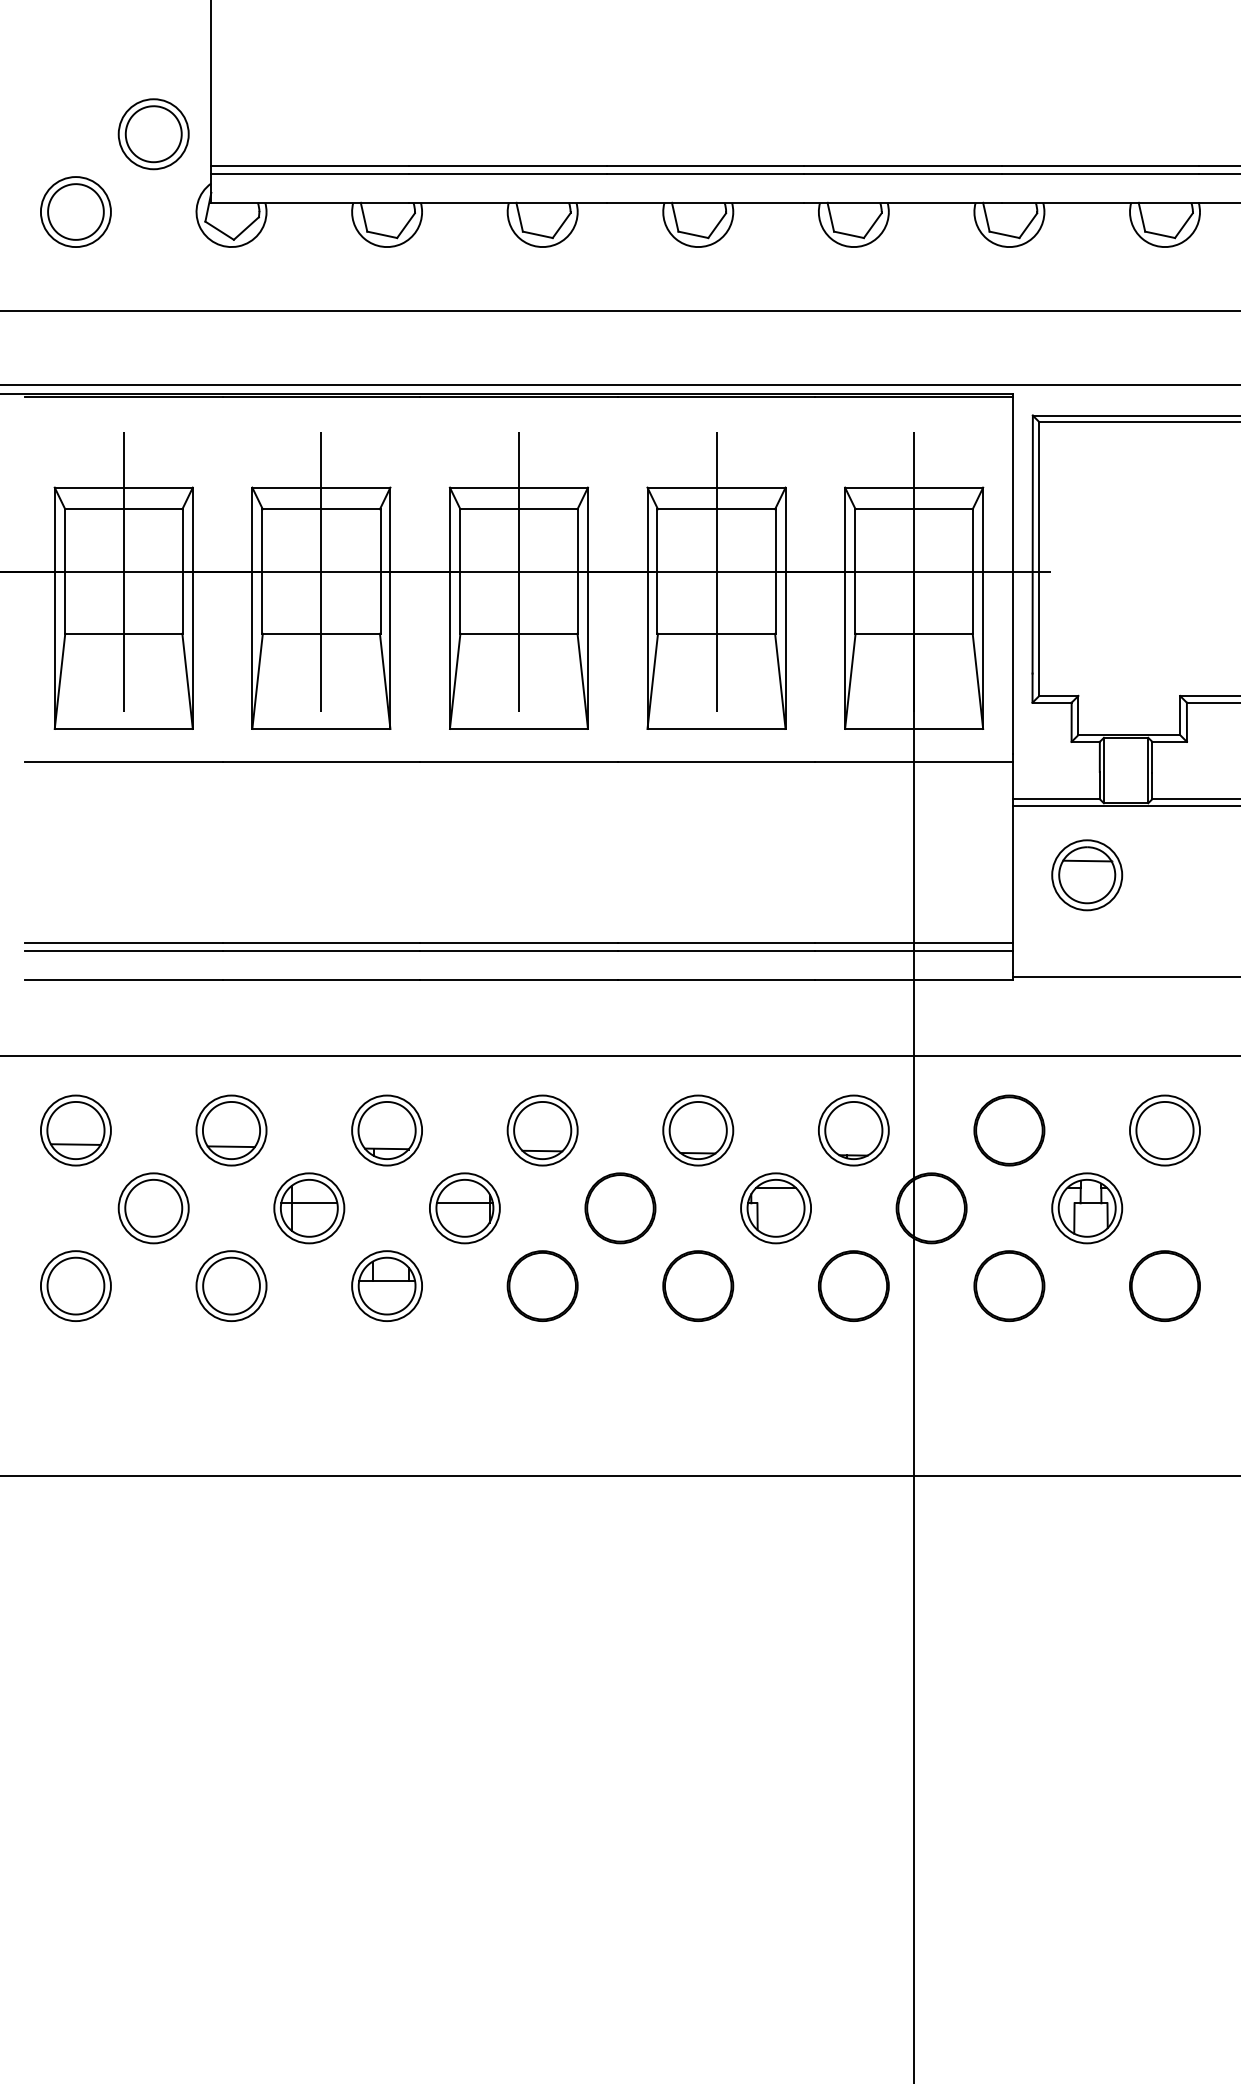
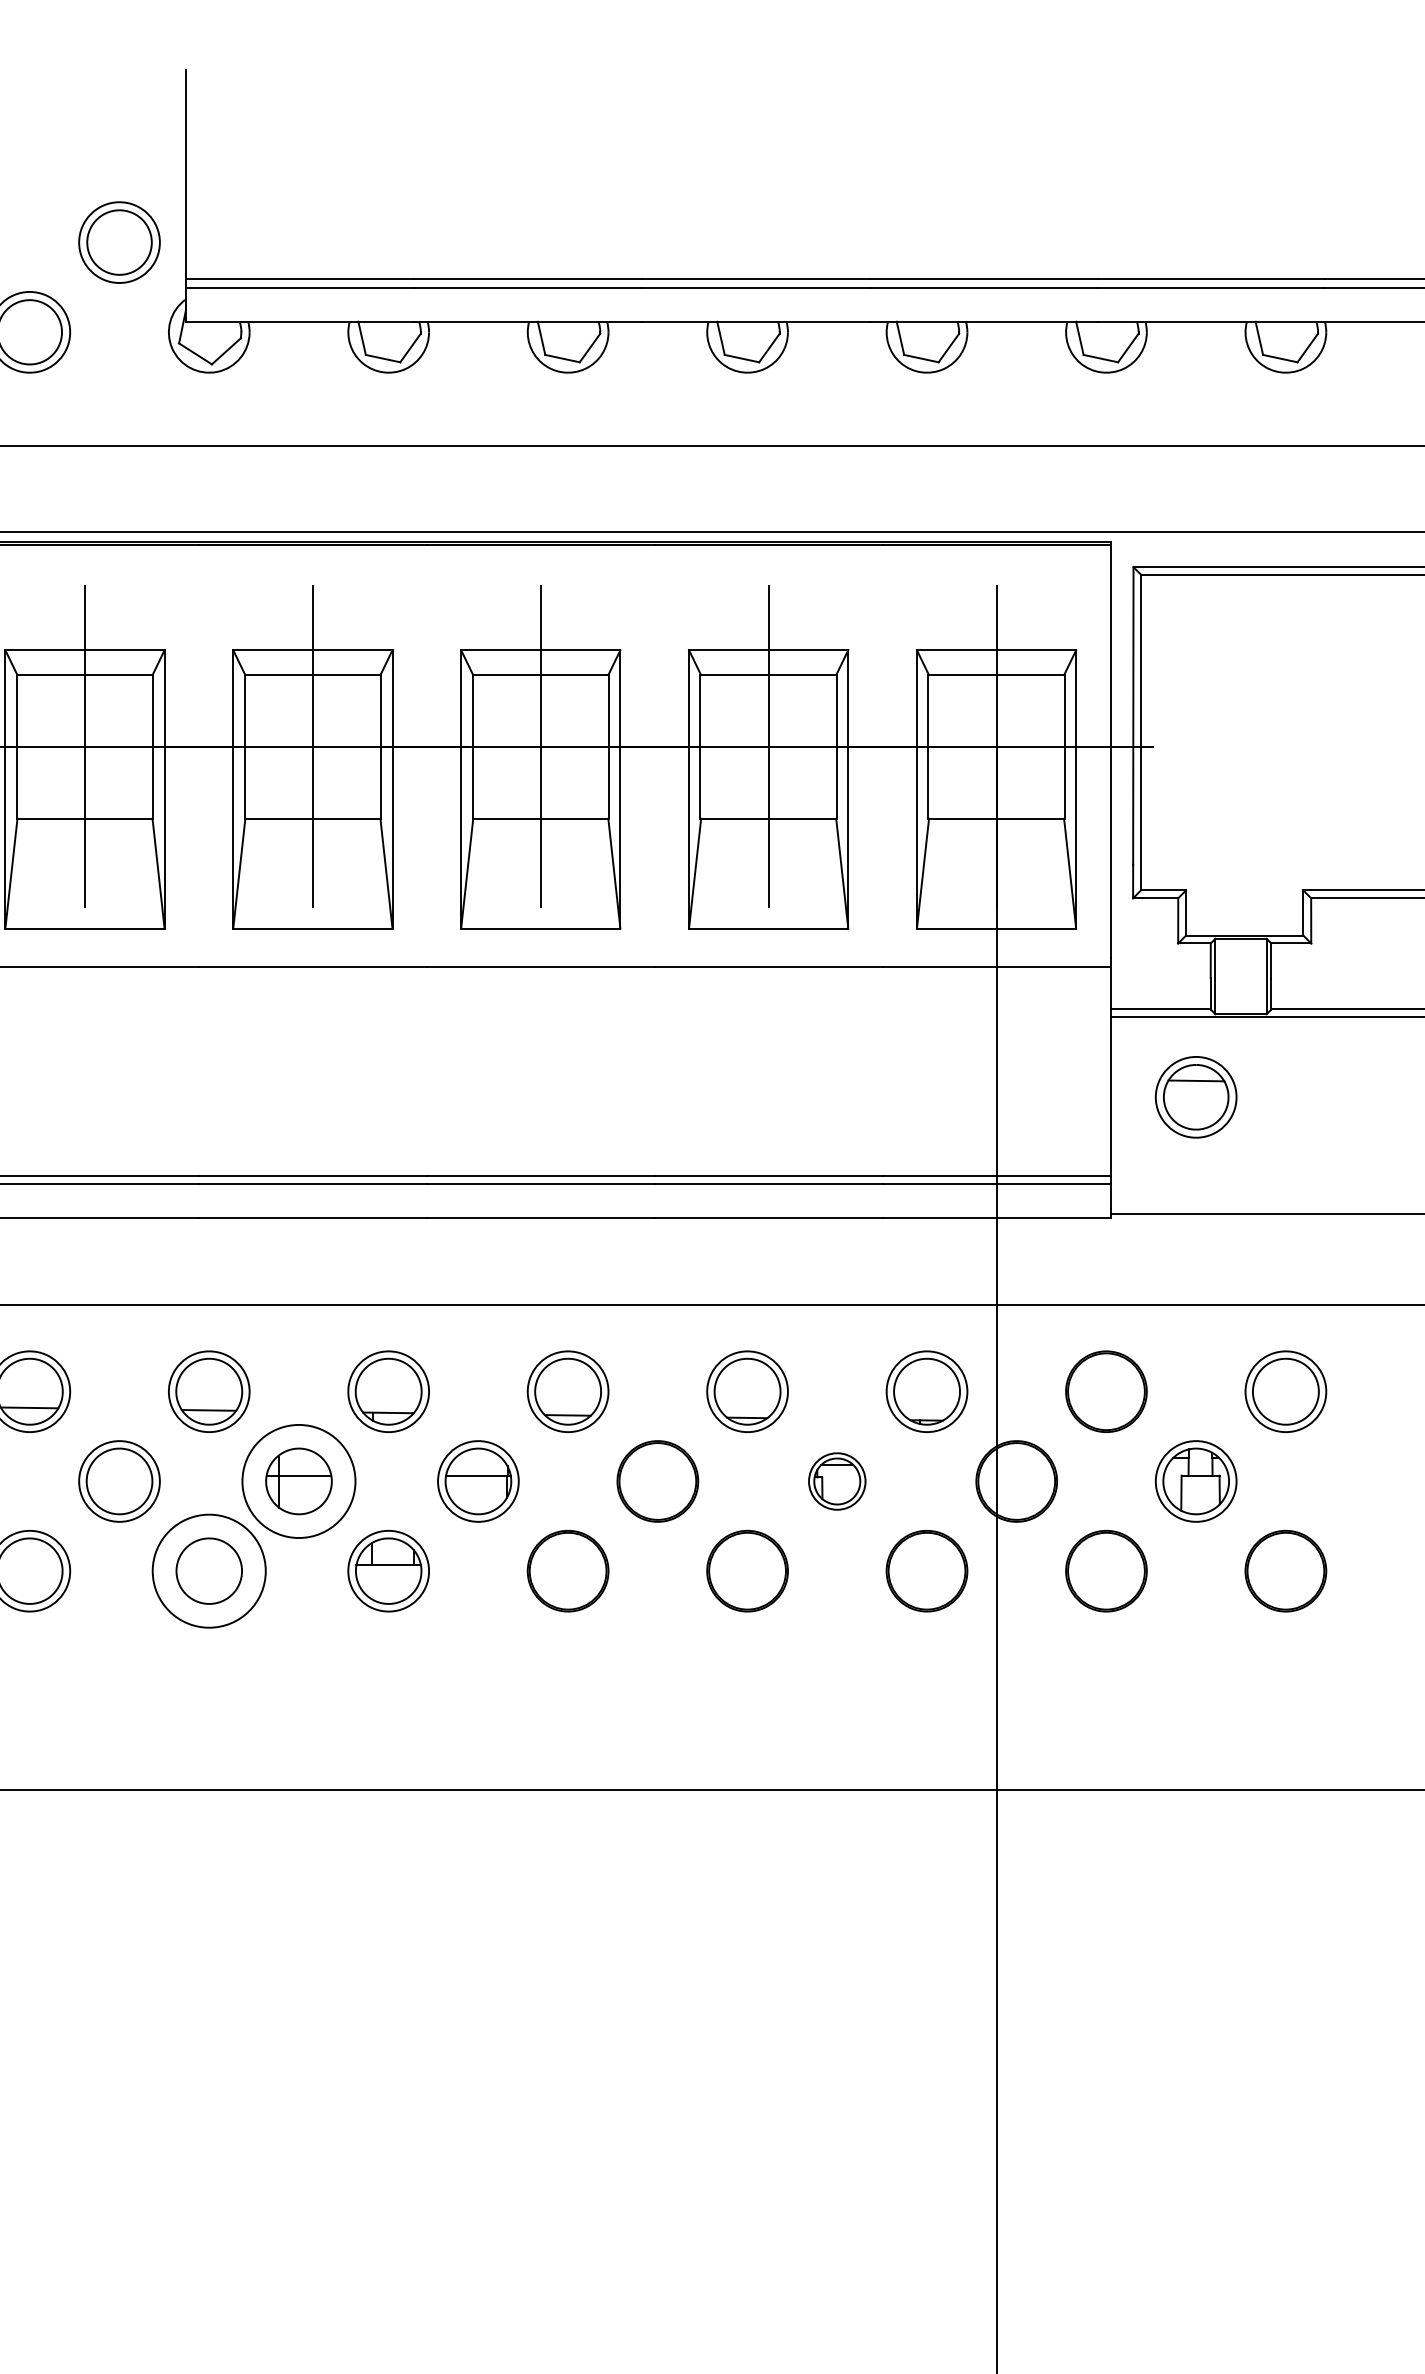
circle: (309, 1208) -> (299, 1481), size x1.4
part: (775, 1208) -> (836, 1481), size x0.7
circle: (231, 1286) -> (209, 1571), size x1.4

